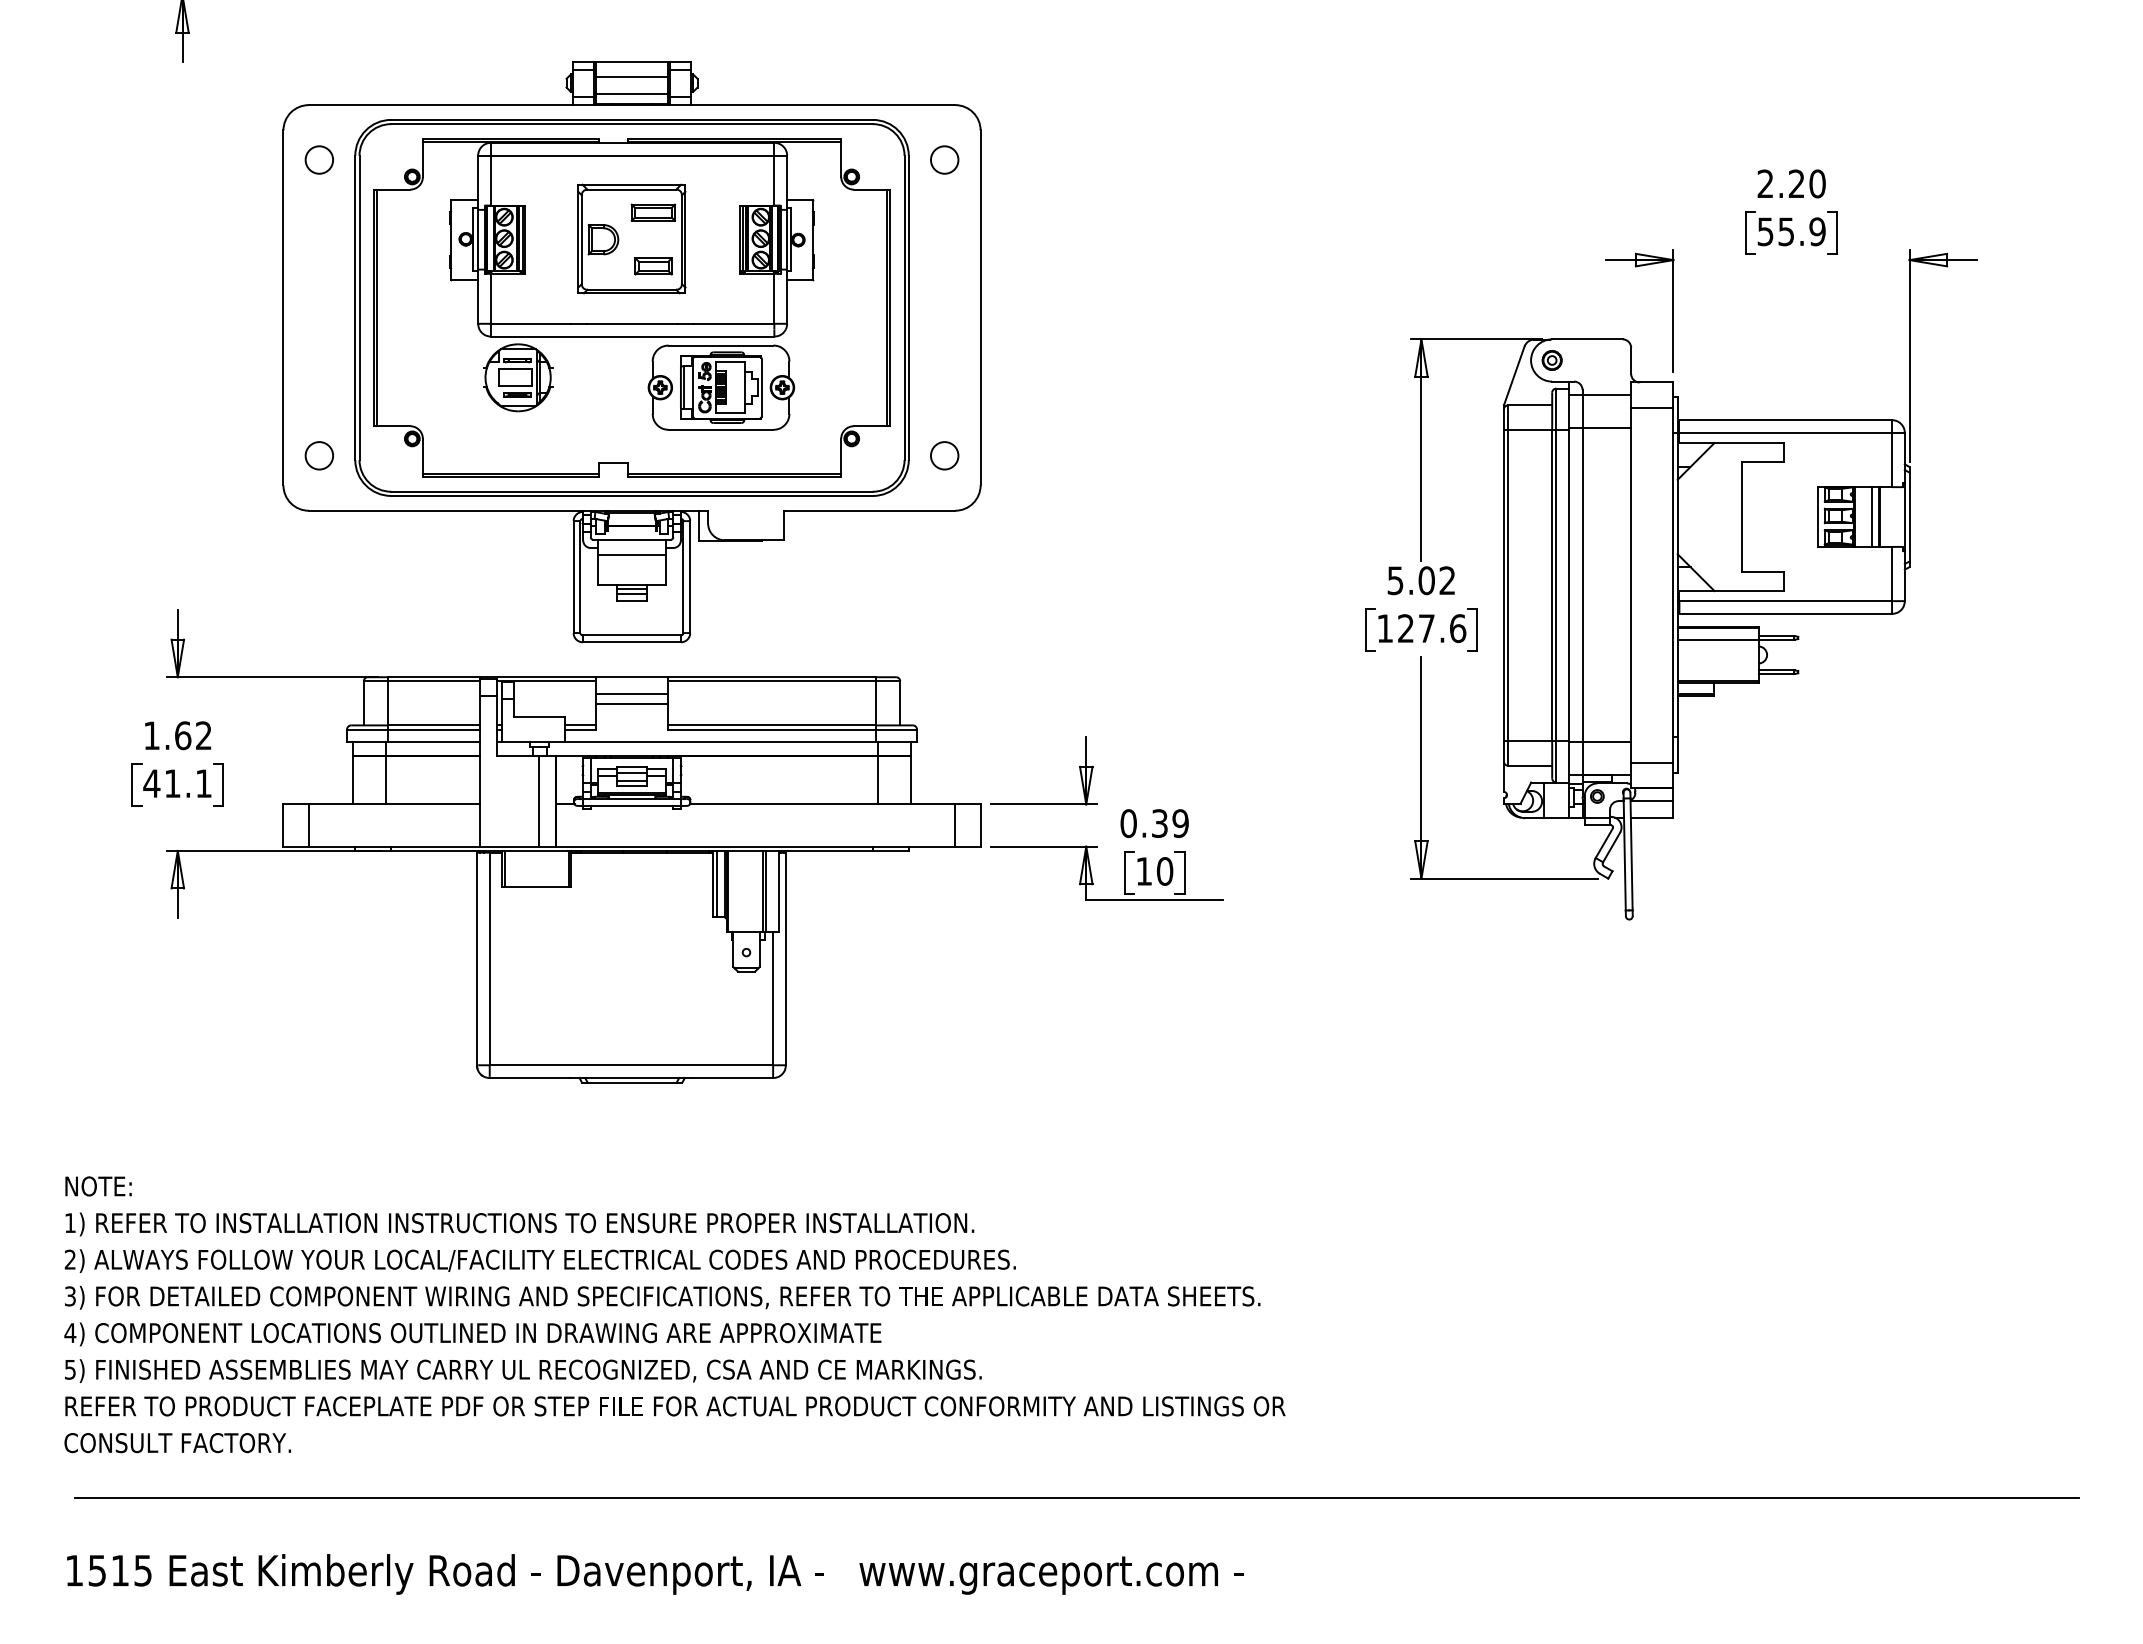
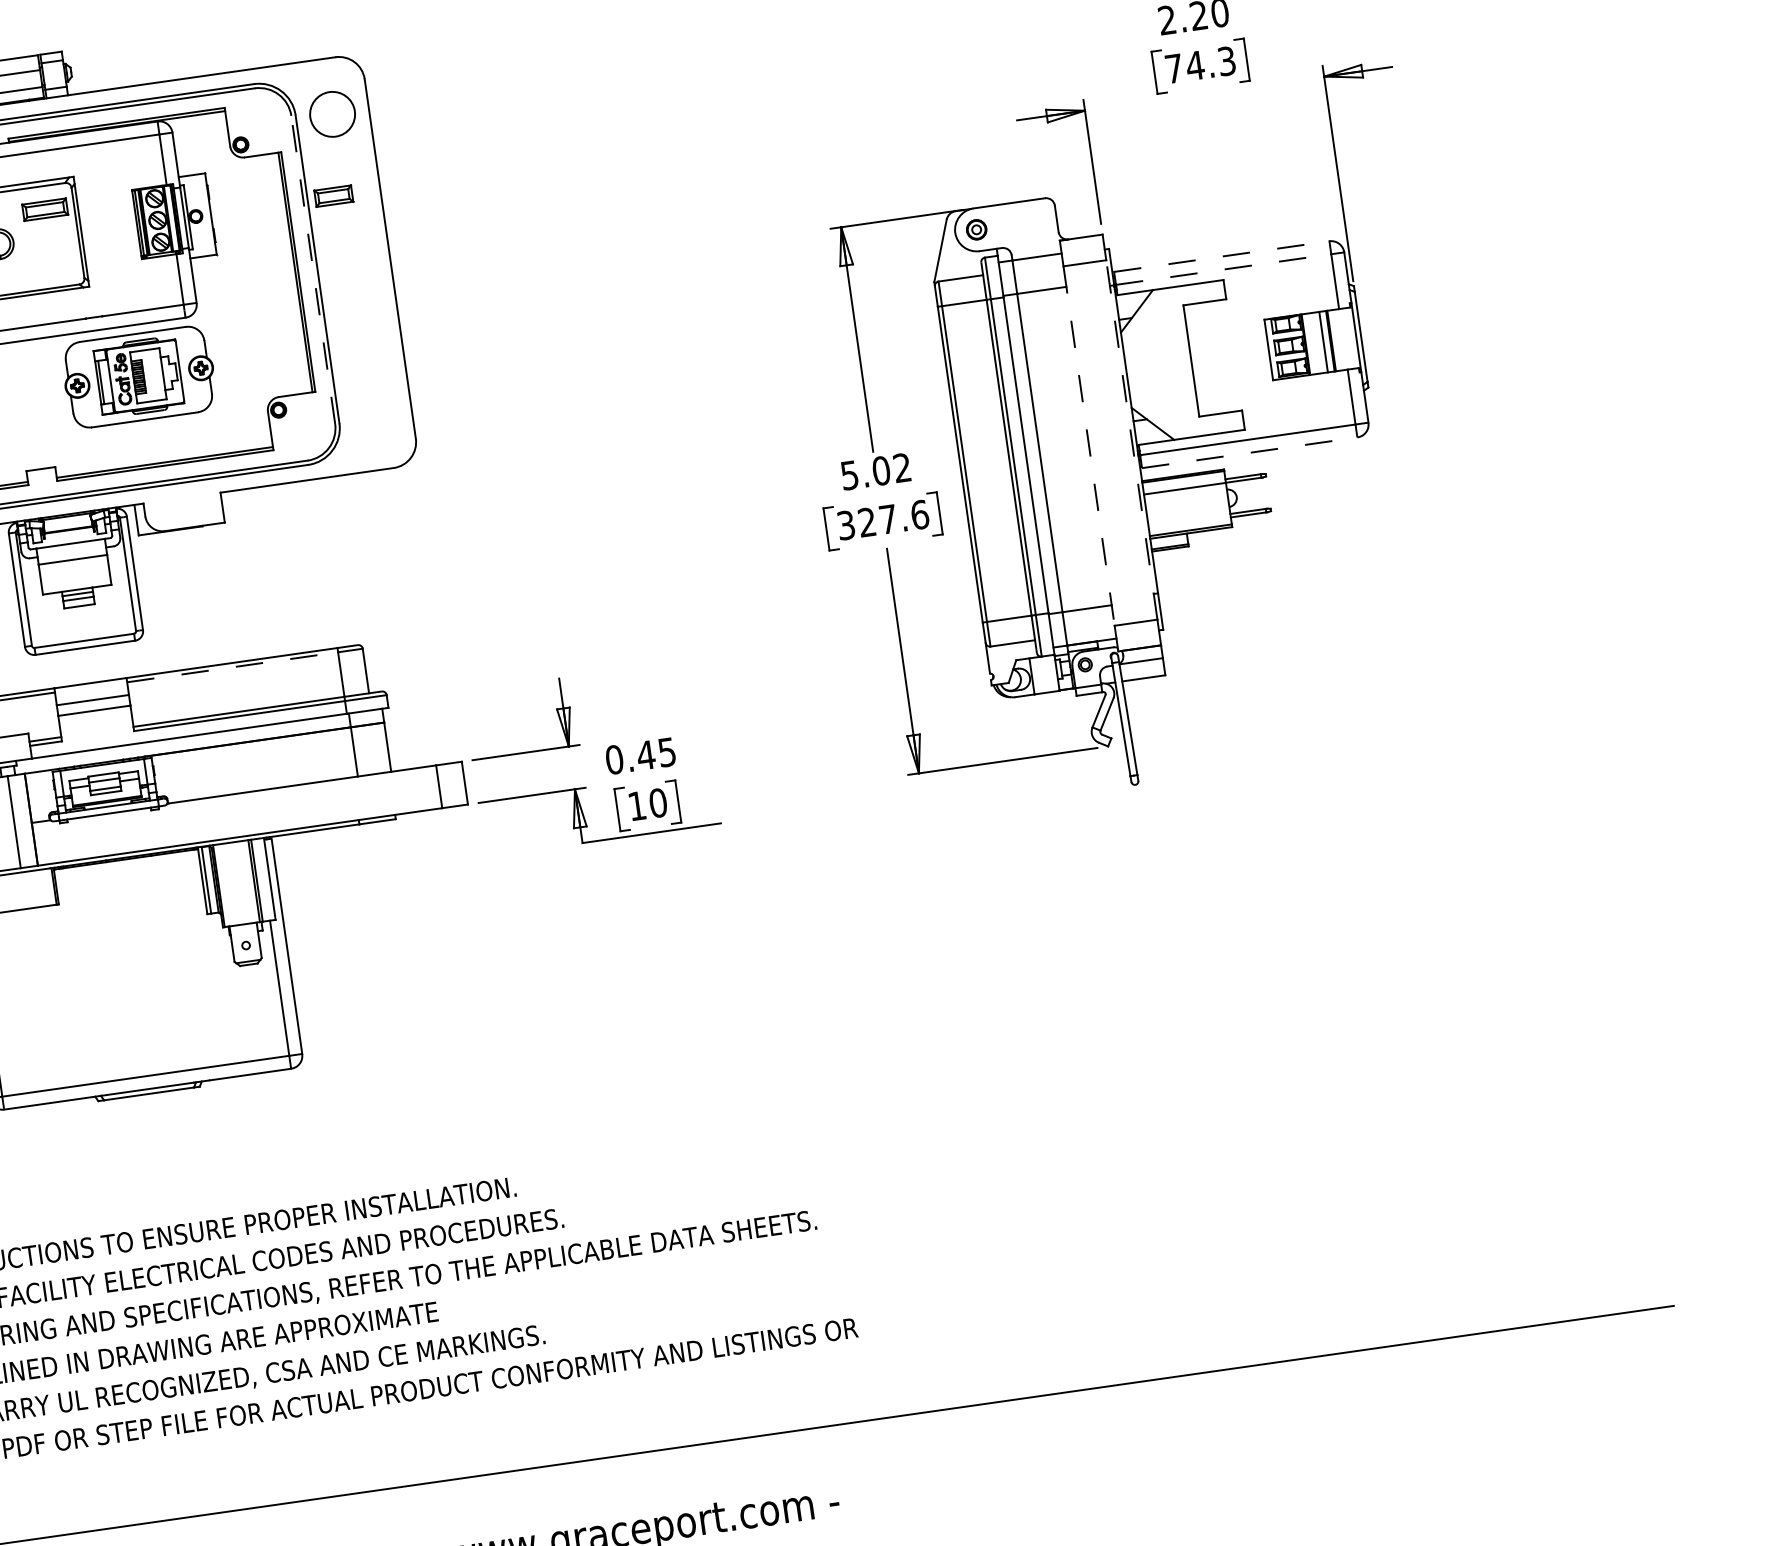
circle: (944, 159) -> (332, 113), size x1.6
text: (1791, 231) -> (1200, 64), 55.9 -> 74.3
part: (653, 266) -> (333, 196), moved
line: (904, 307) -> (313, 269), solid -> dashed
line: (1786, 420) -> (1222, 256), solid -> dashed
line: (1786, 432) -> (1224, 268), solid -> dashed
circle: (944, 455) -> (374, 413), removed
line: (1673, 584) -> (1131, 439), solid -> dashed
line: (1631, 585) -> (1089, 446), solid -> dashed
line: (1786, 613) -> (1250, 452), solid -> dashed
text: (1384, 628) -> (845, 525), 127.6 -> 327.6
line: (772, 681) -> (233, 667), solid -> dashed
text: (1169, 823) -> (655, 753), 0.39 -> 0.45

